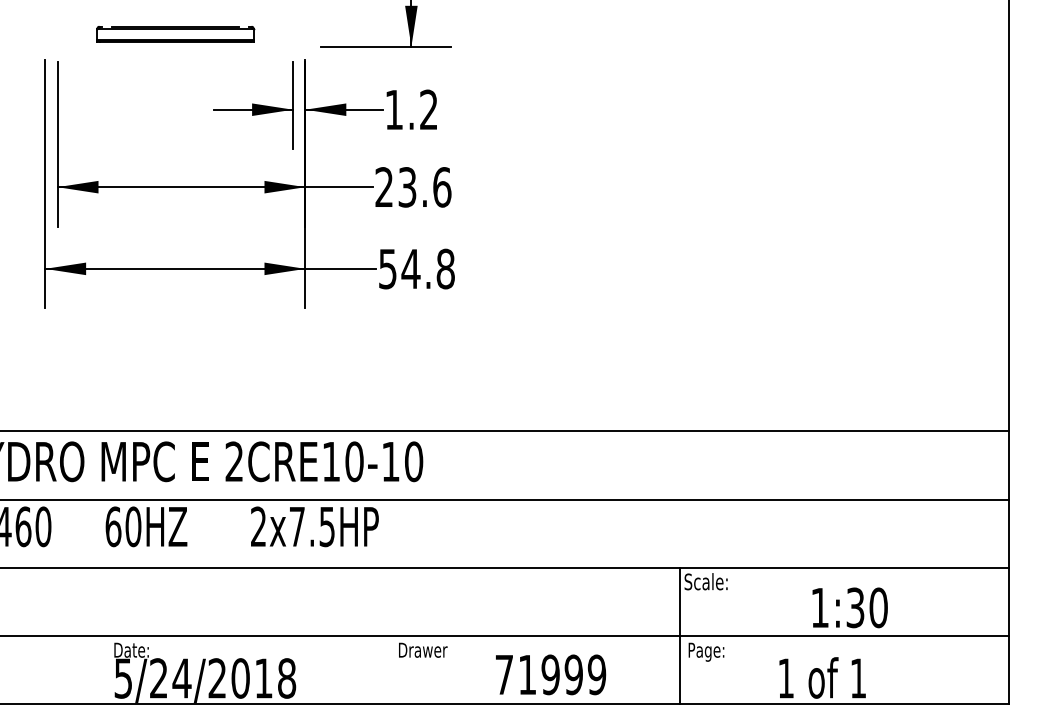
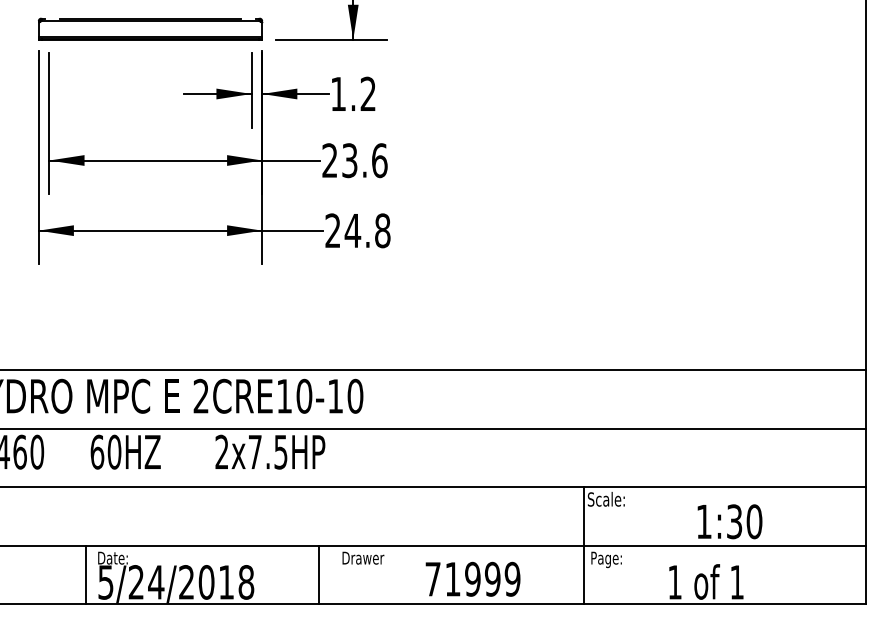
part: (175, 33) -> (150, 28), size x1.67
text: (387, 268) -> (332, 230), 54.8 -> 24.8
line: (100, 669) -> (86, 574), added
line: (372, 669) -> (319, 574), added

